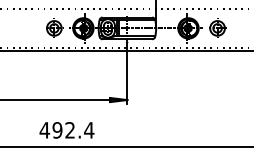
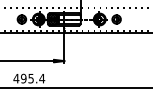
text: (69, 130) -> (30, 78), 492.4 -> 495.4

